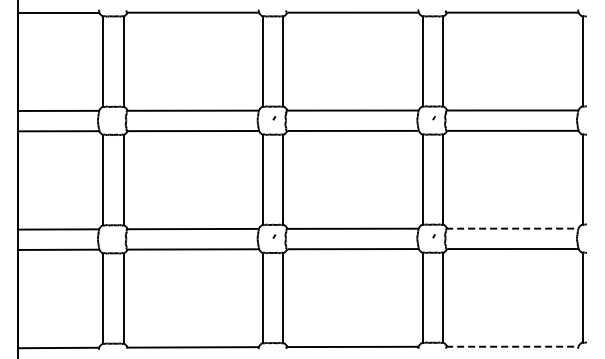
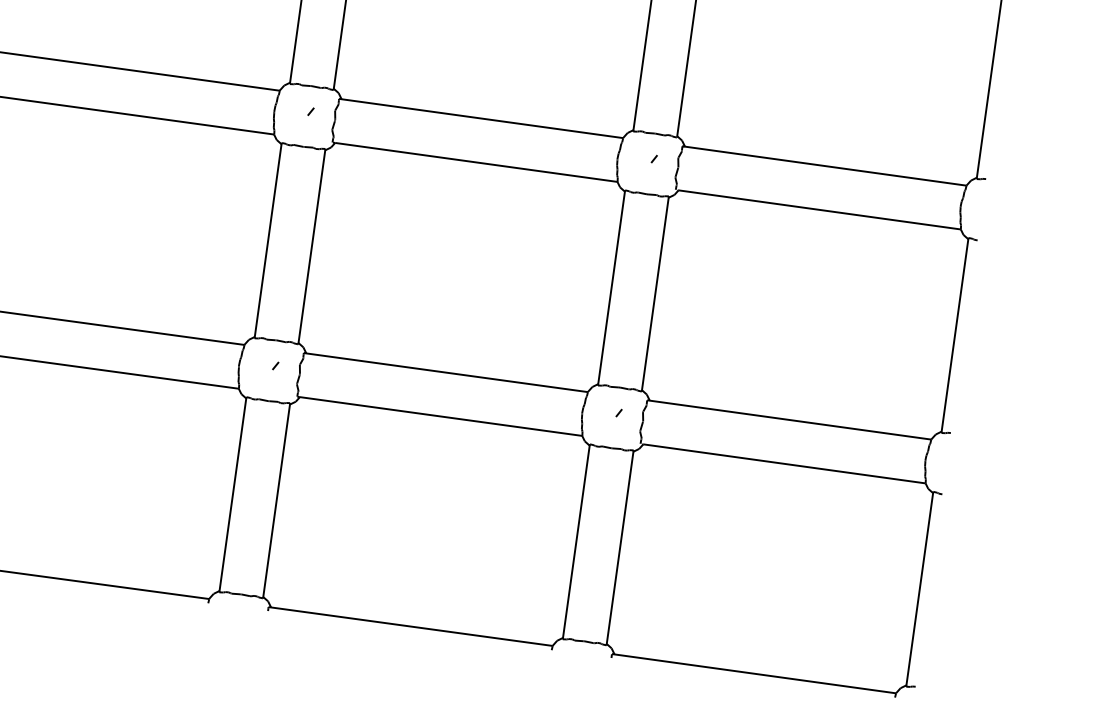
line: (512, 228) -> (789, 419), dashed -> solid
line: (512, 346) -> (754, 673), dashed -> solid

